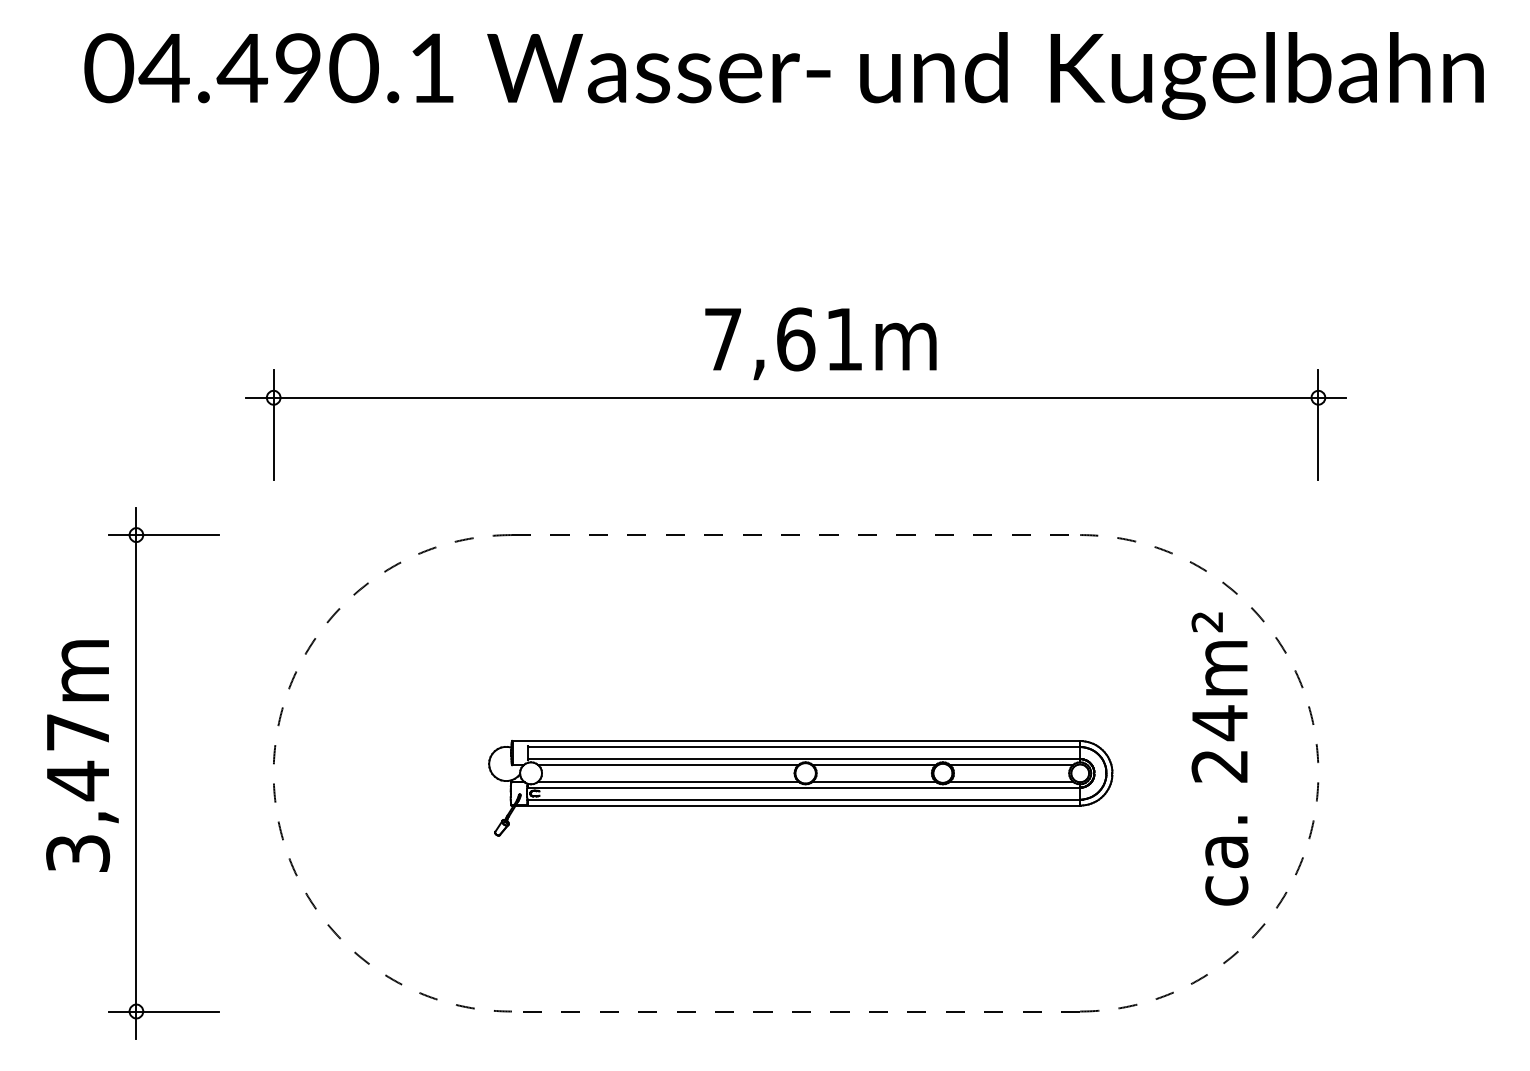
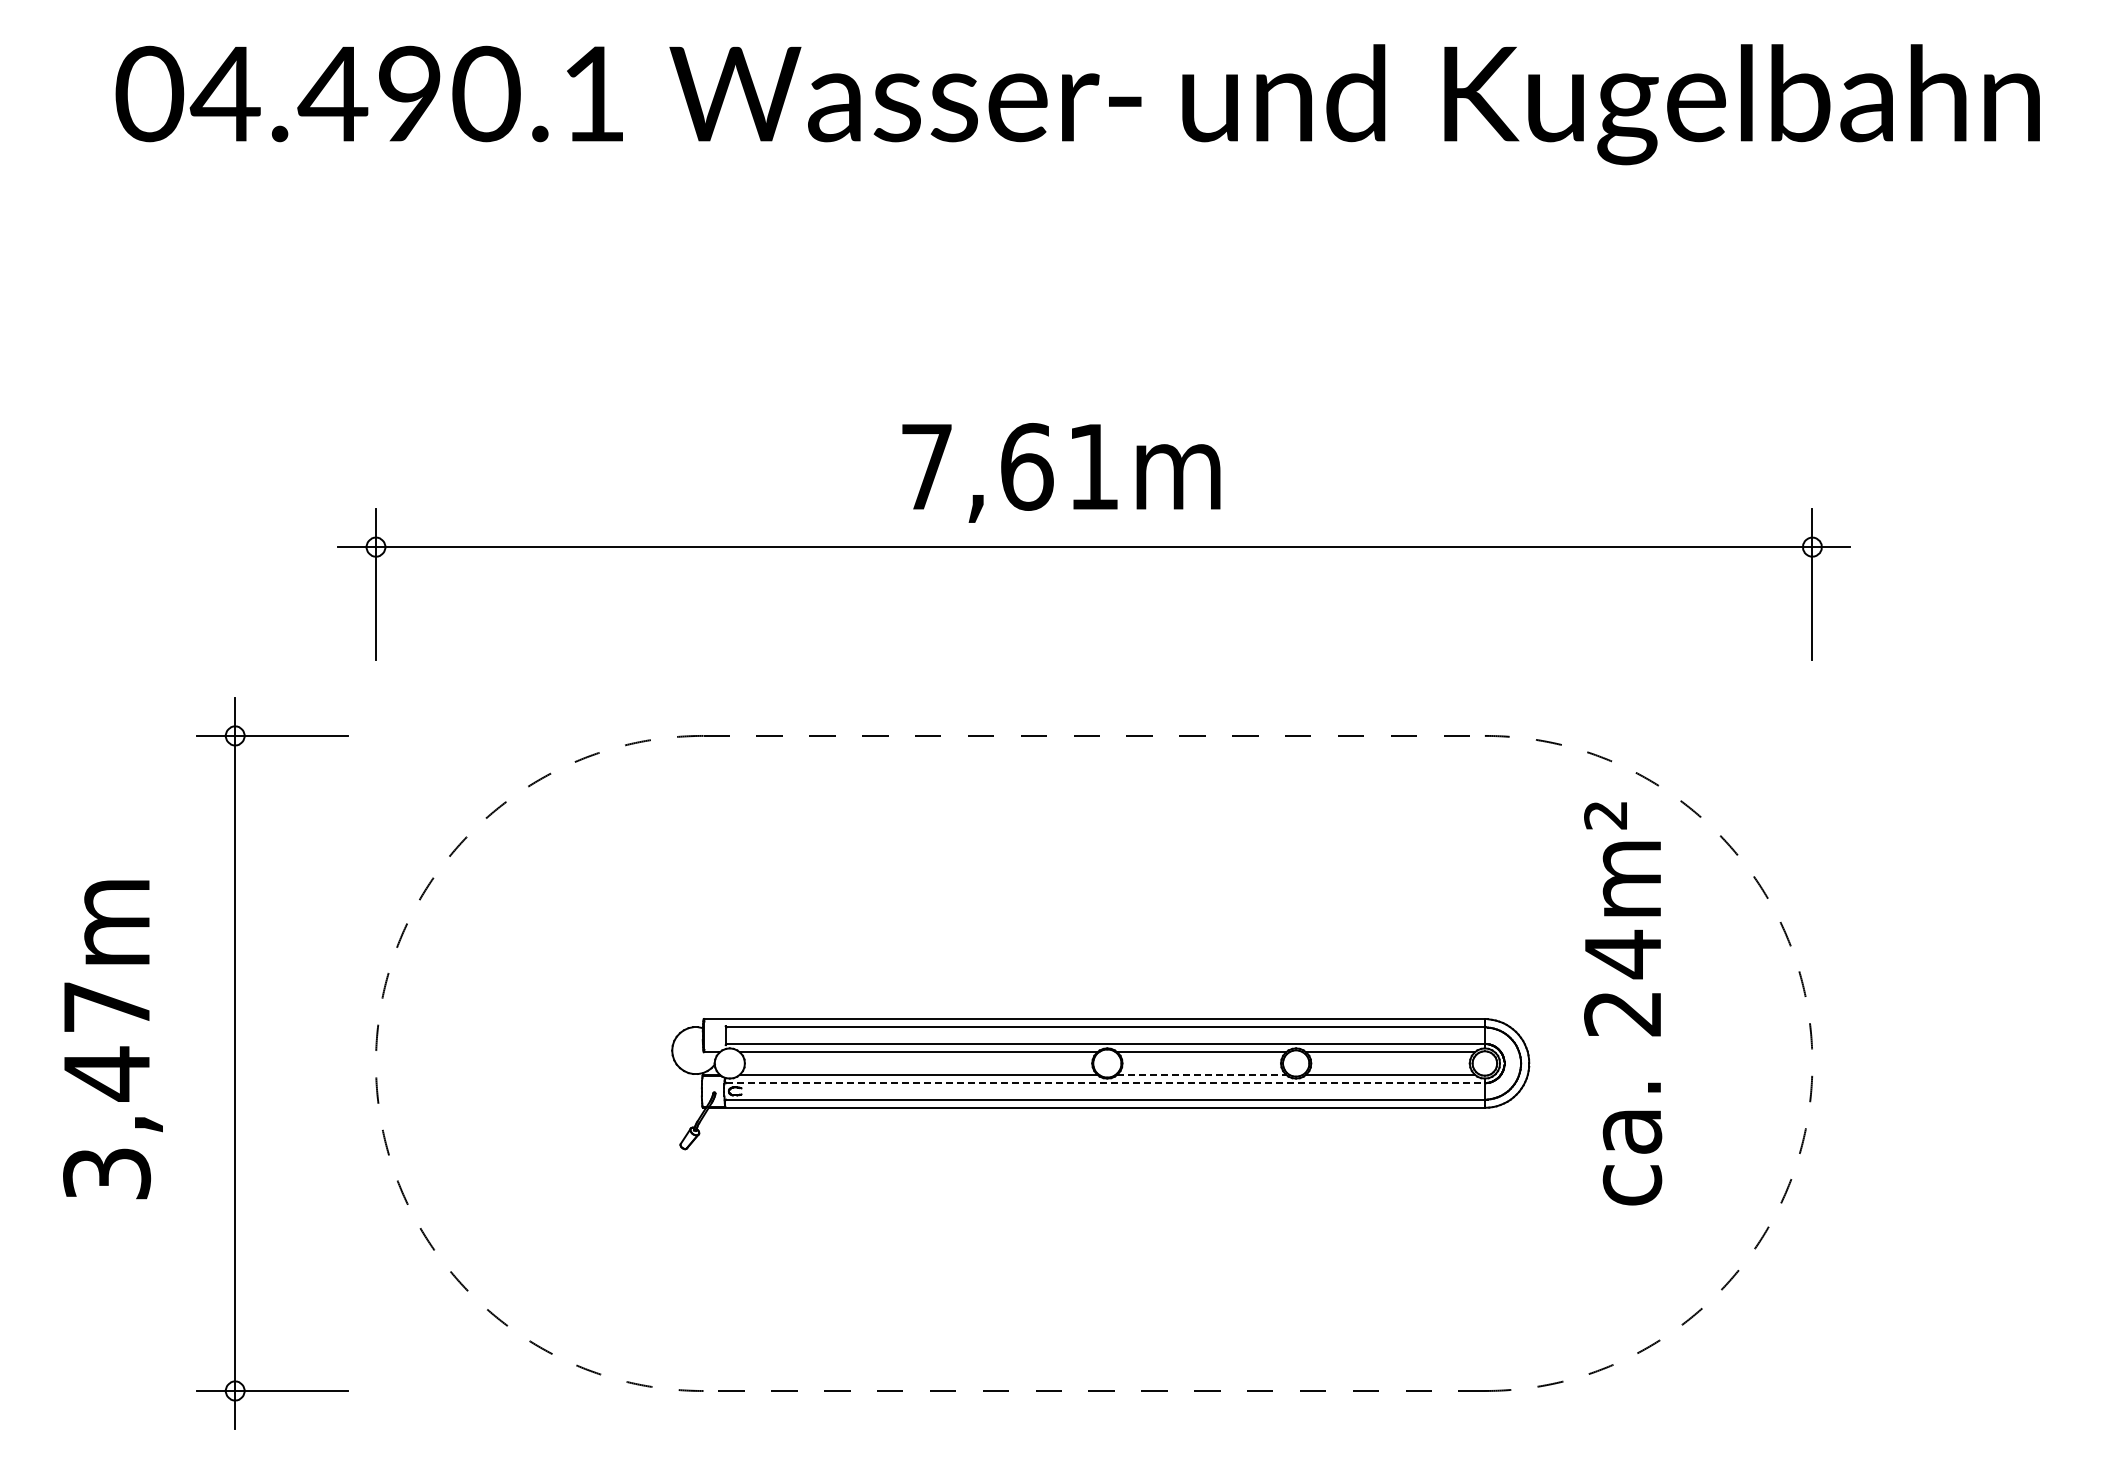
text: (821, 343) -> (1061, 472), moved
text: (1220, 758) -> (1623, 1003), moved
part: (136, 773) -> (235, 1063), moved
line: (874, 781) -> (1201, 1074), solid -> dashed
line: (805, 787) -> (1106, 1083), solid -> dashed

